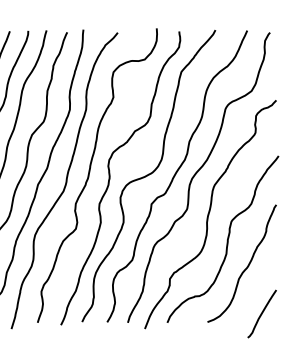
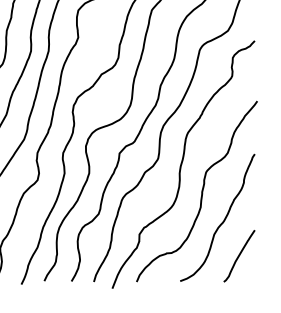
curve: (261, 313) -> (238, 255), moved

